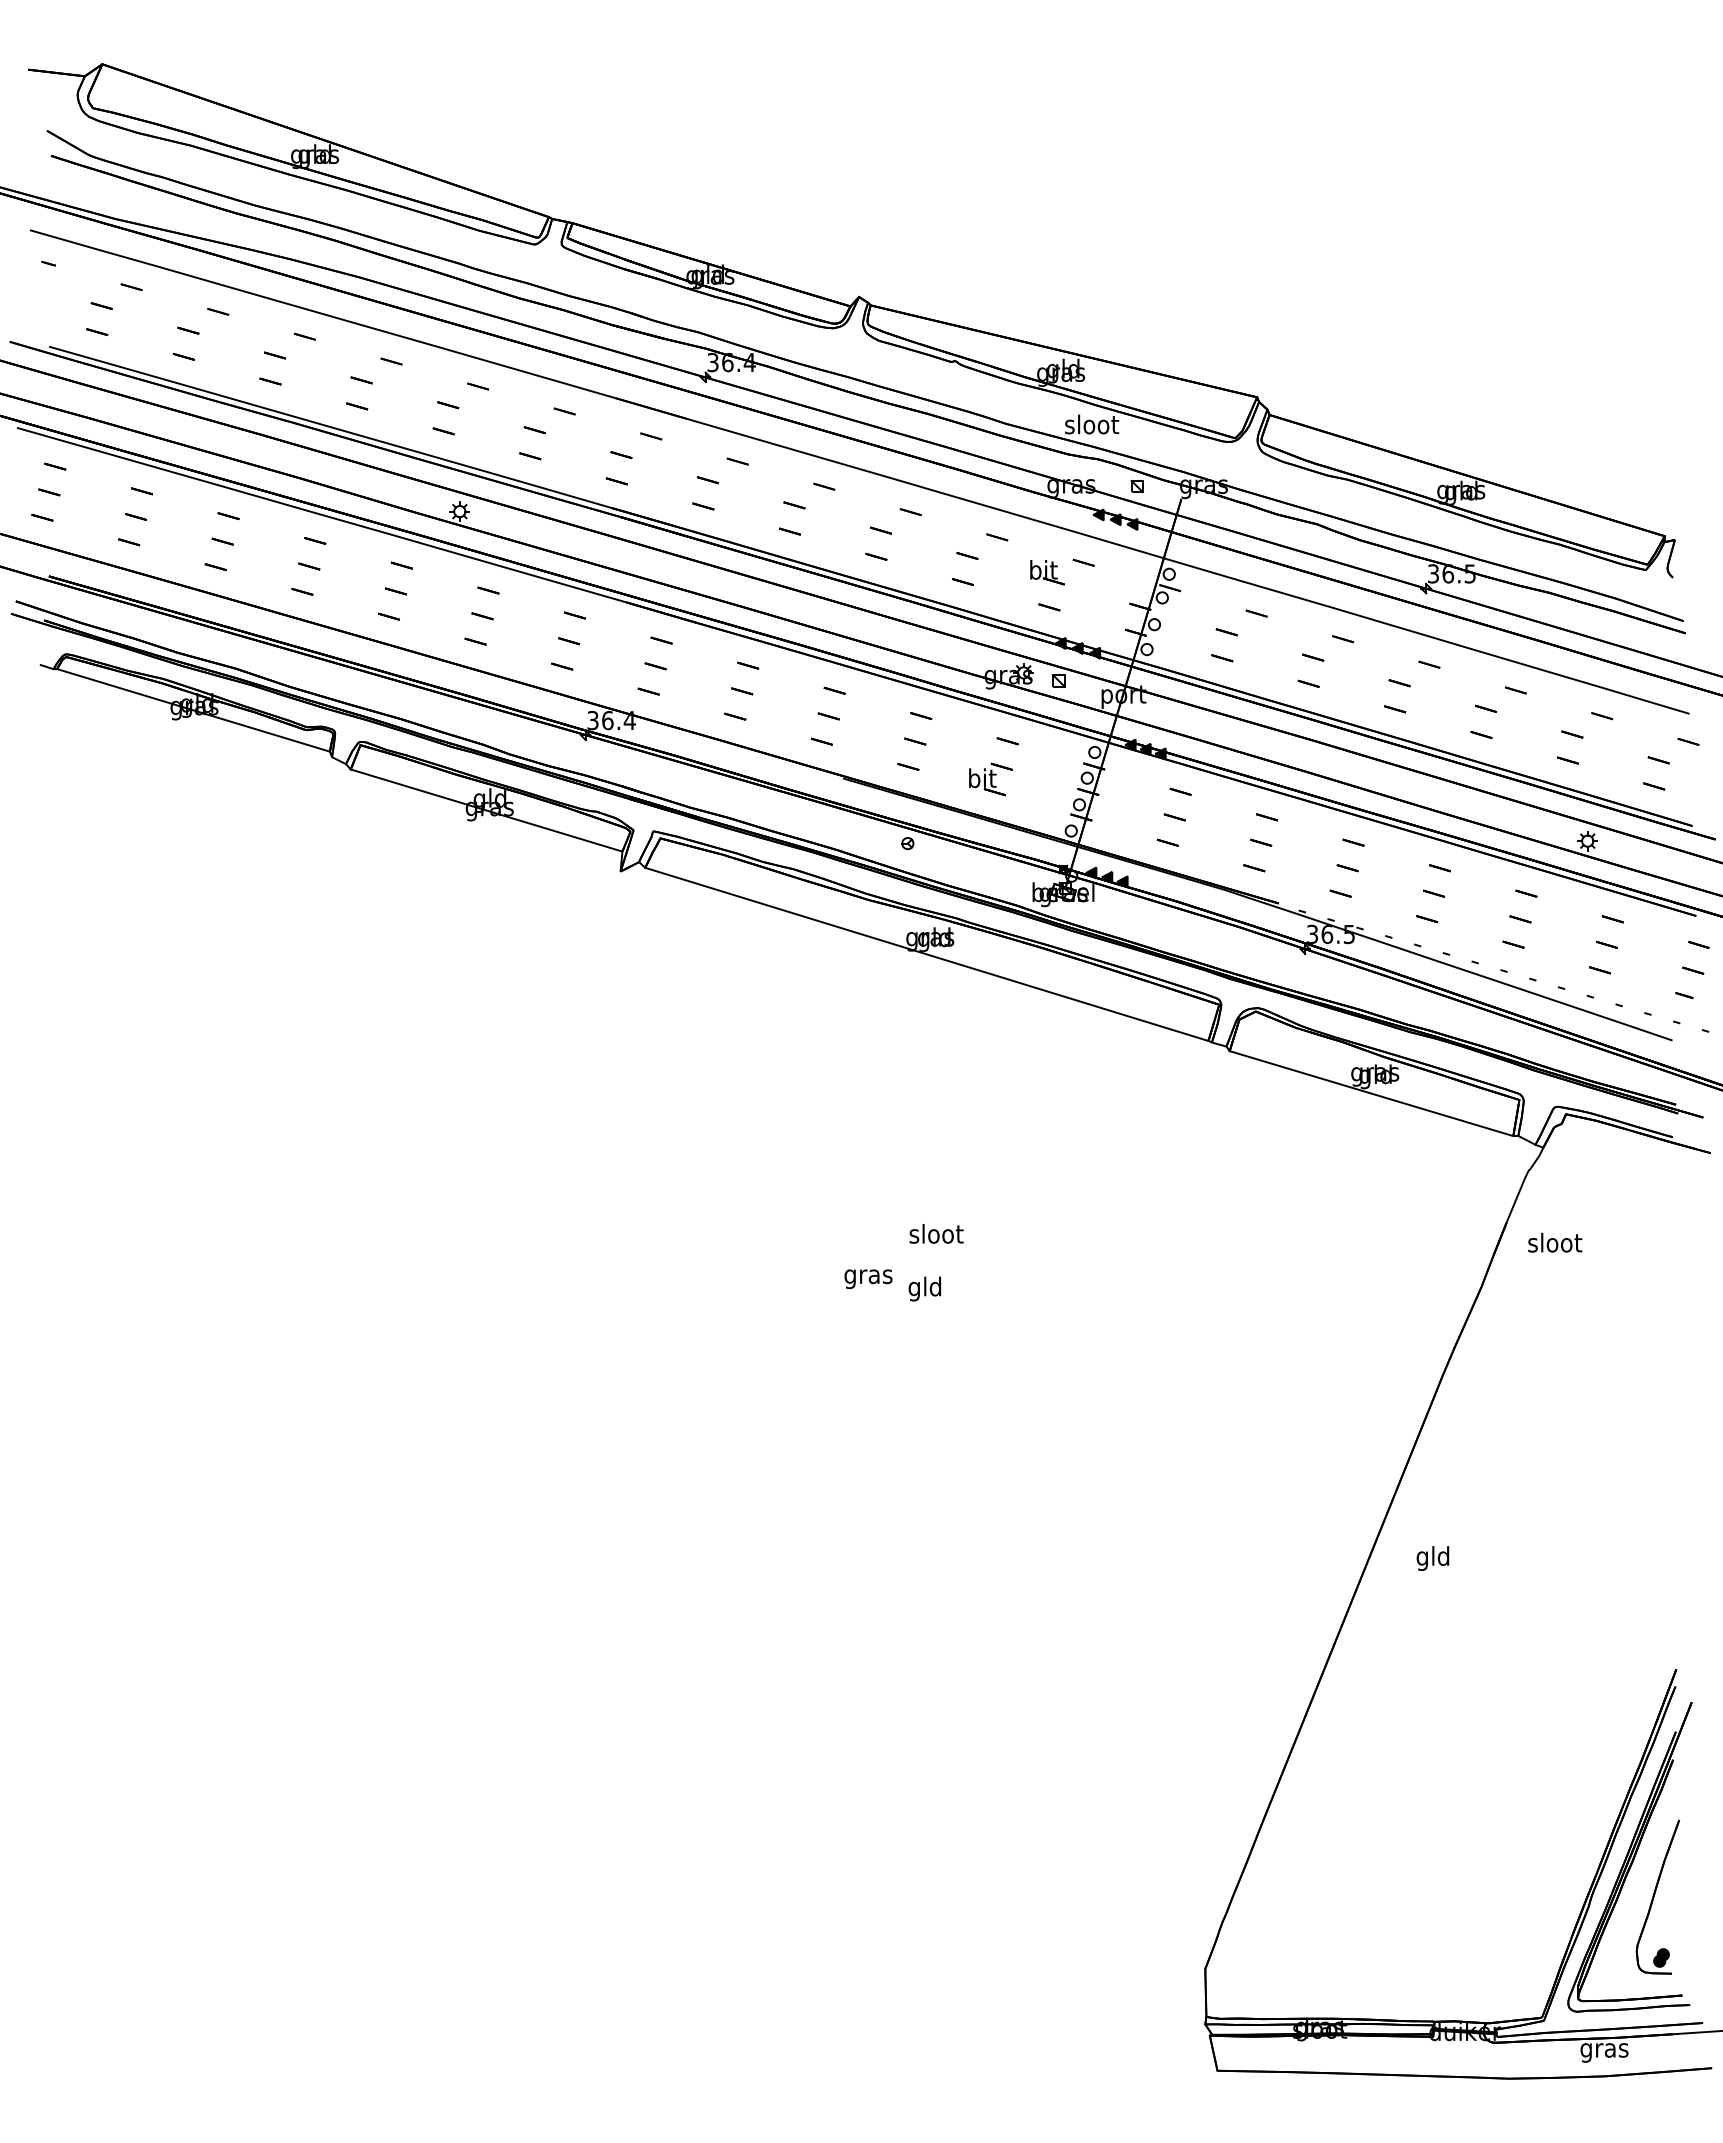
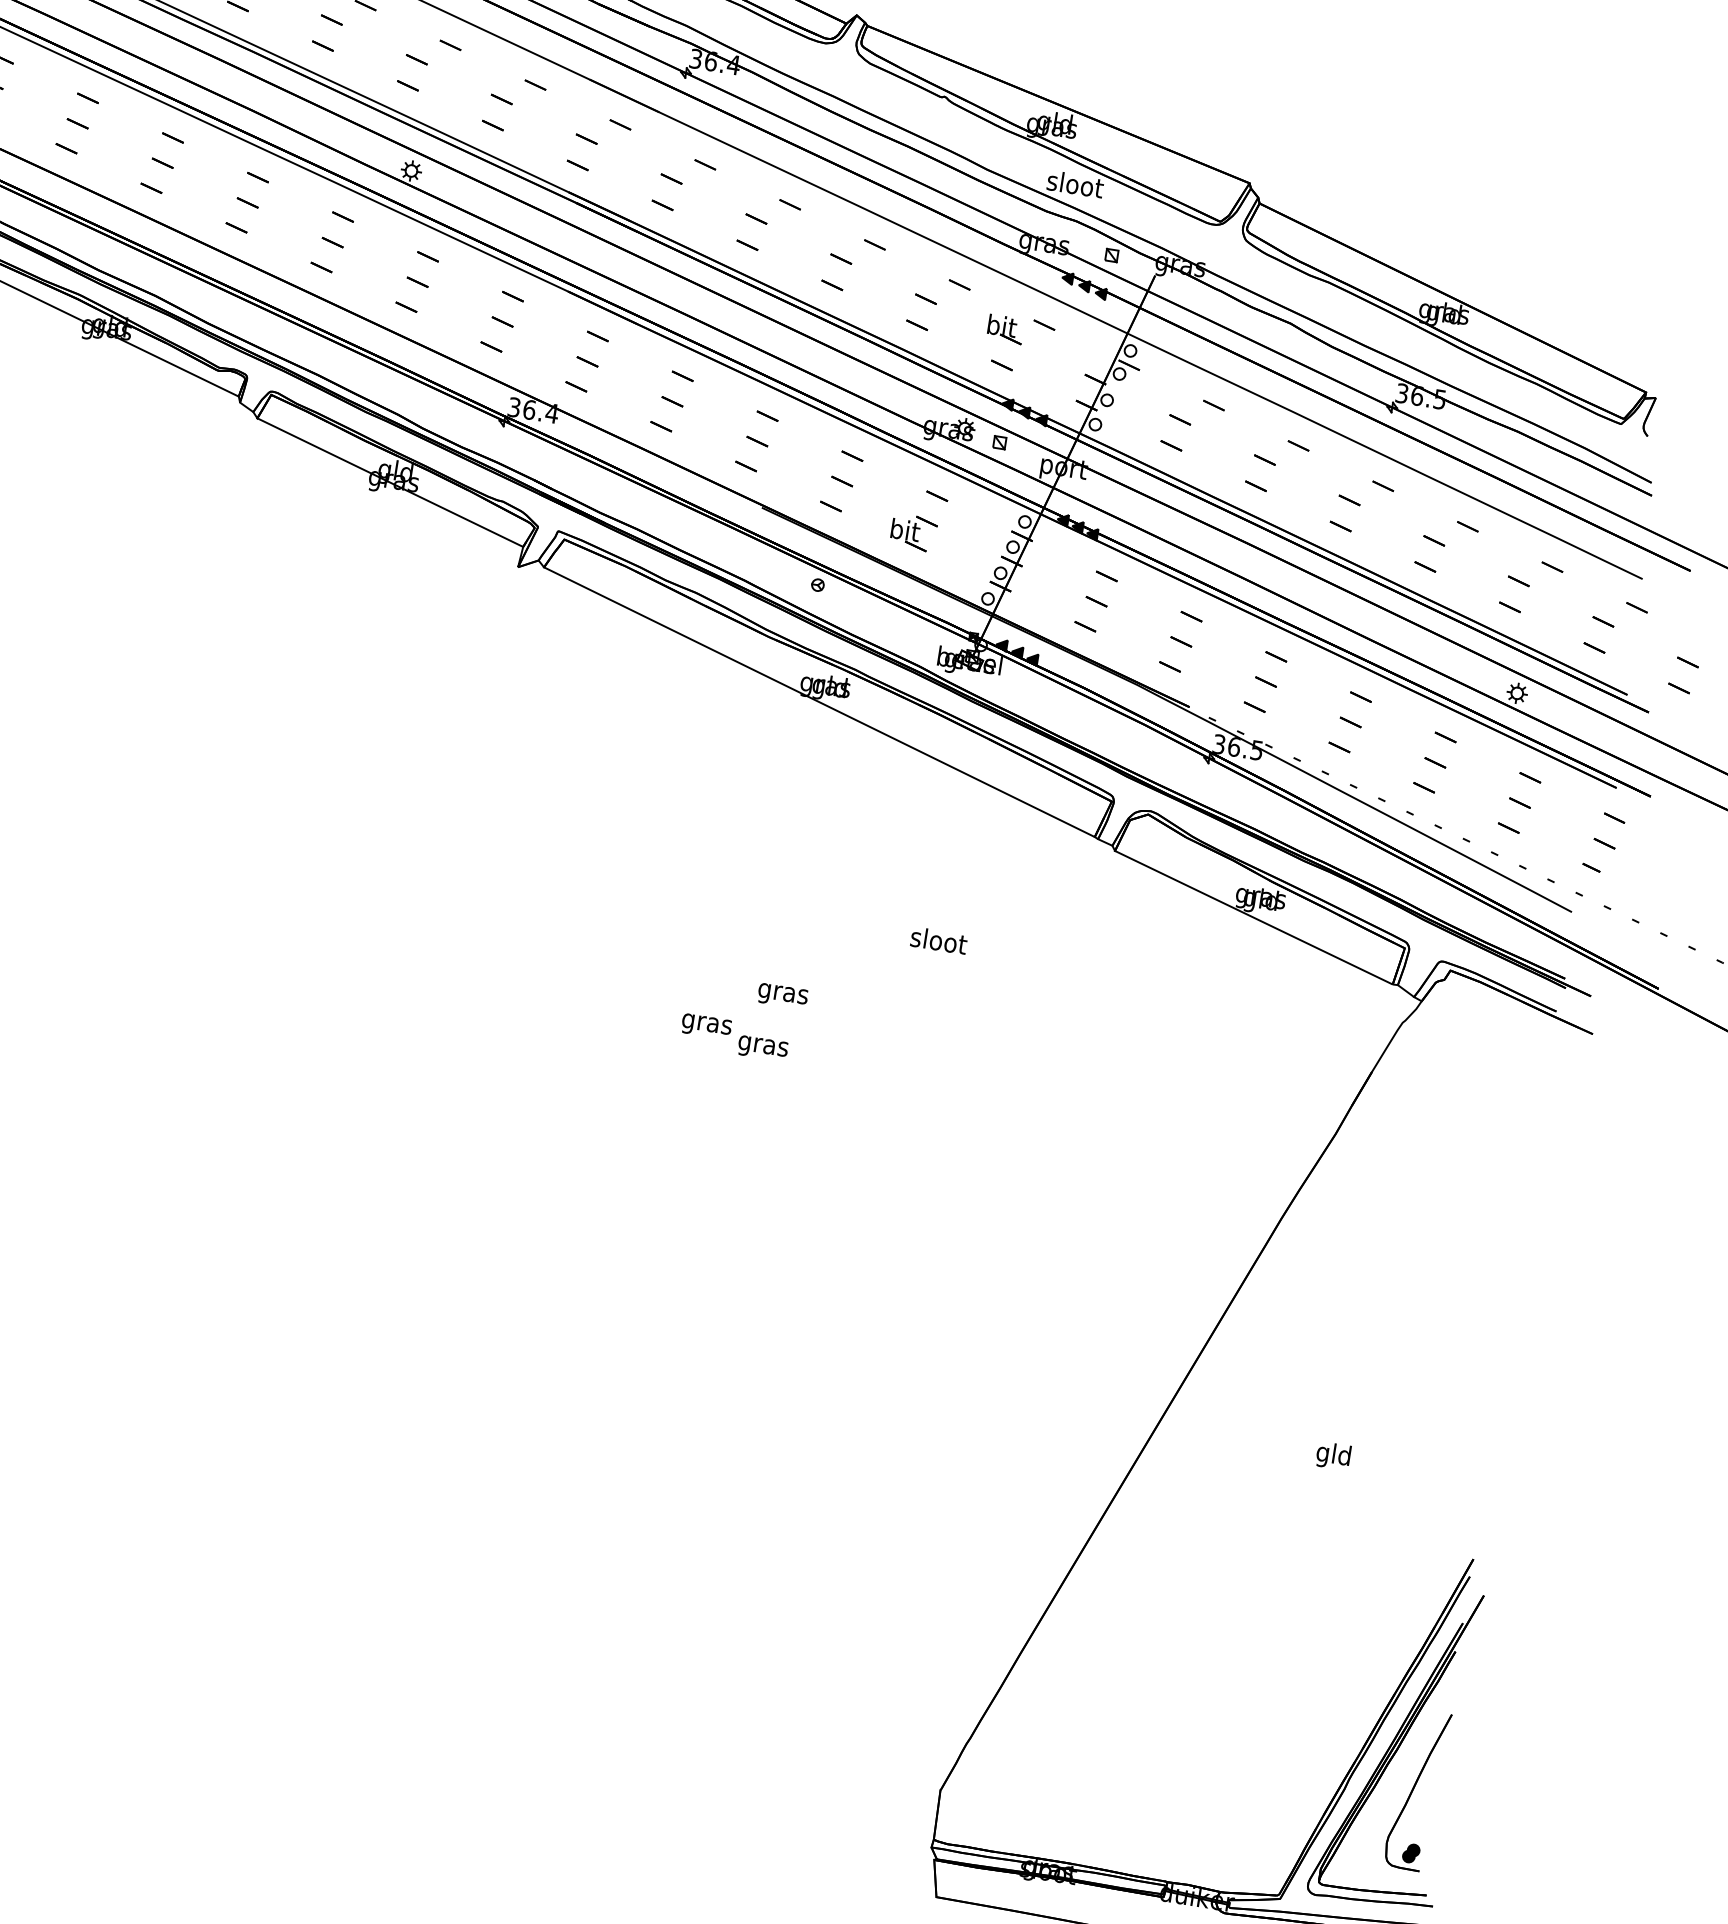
text: (936, 1236) -> (783, 993), sloot -> gras
text: (1555, 1242) -> (939, 940), moved
text: (925, 1288) -> (763, 1045), gld -> gras
text: (1432, 1558) -> (1332, 1455), moved

